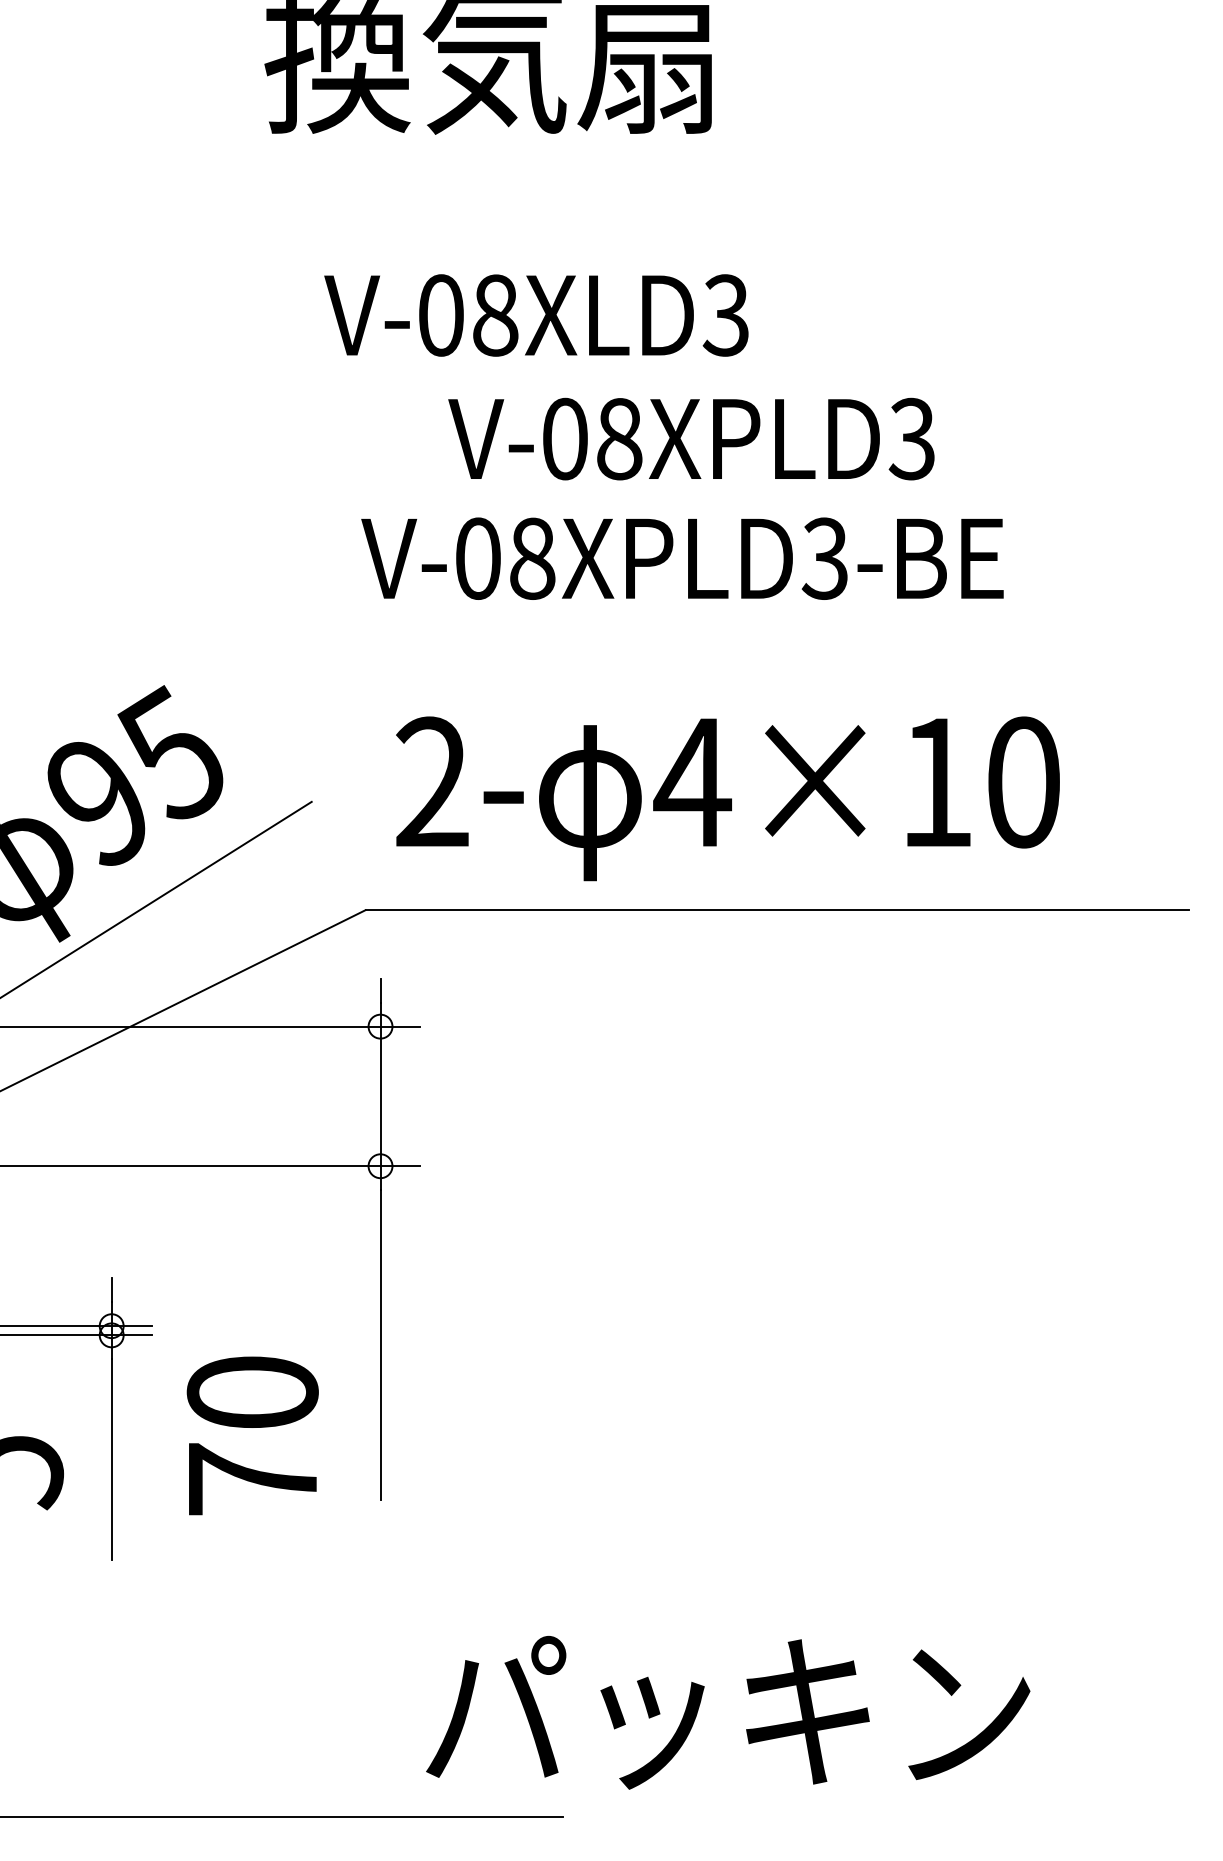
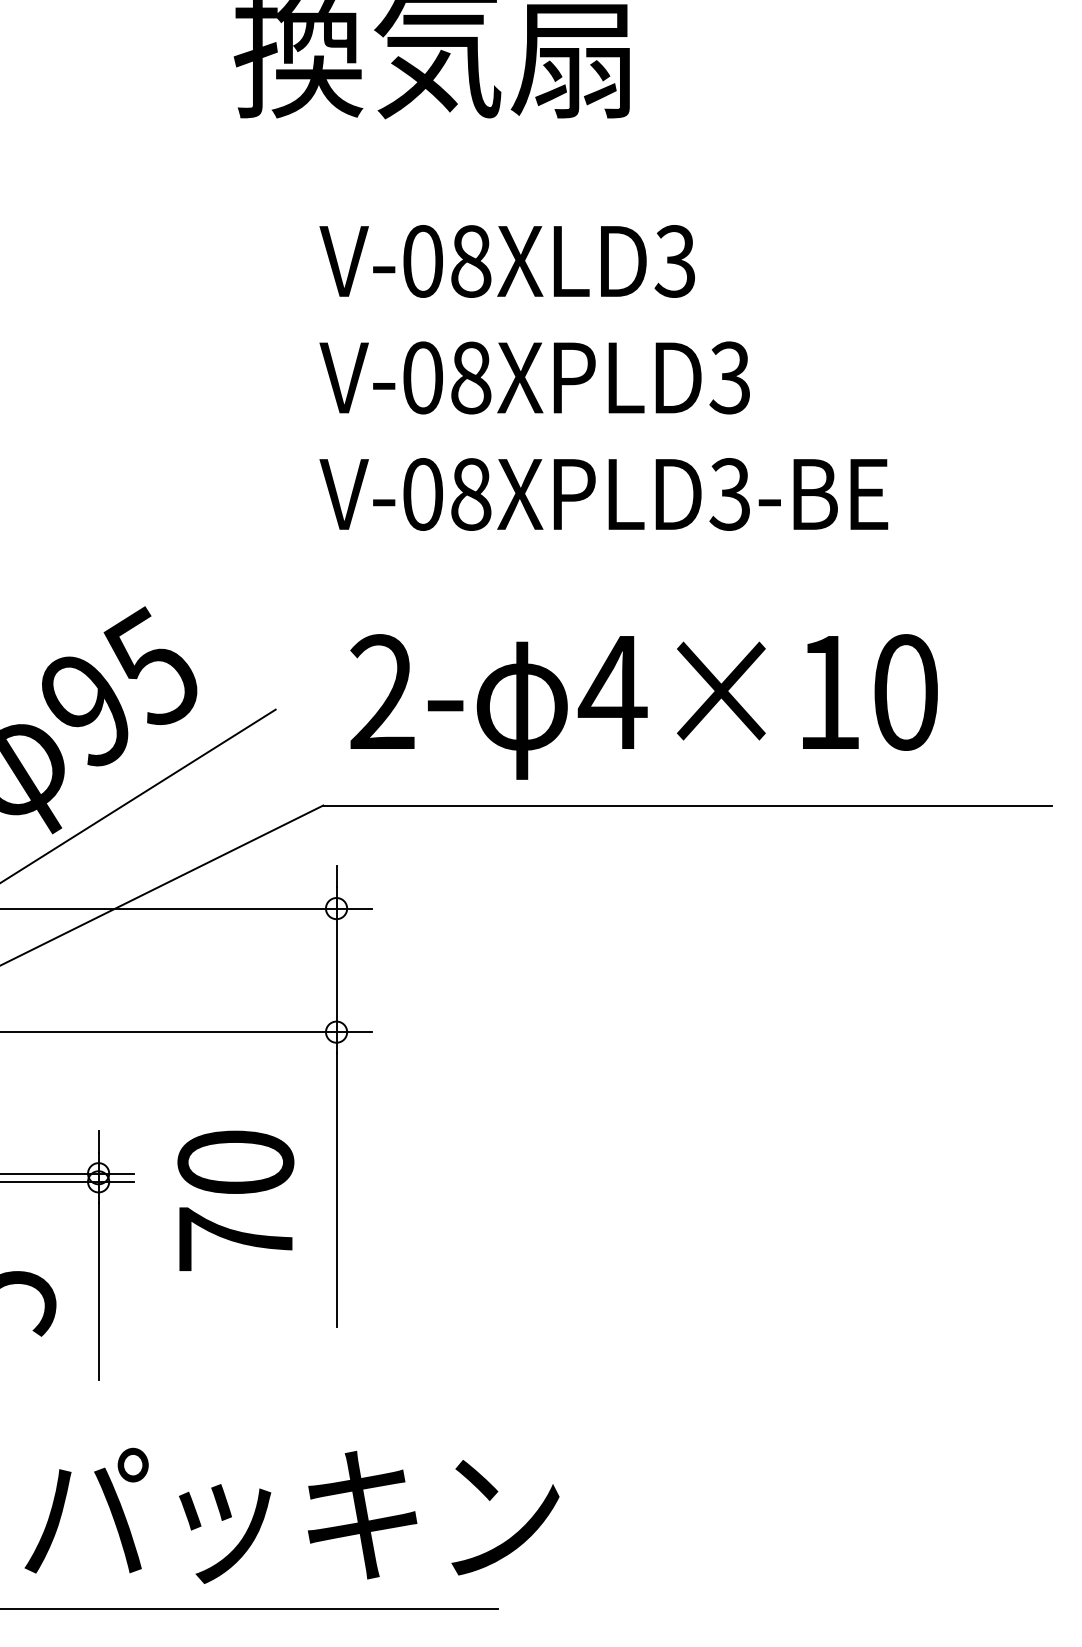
text: (536, 315) -> (507, 261), moved
text: (691, 438) -> (534, 377), moved
text: (252, 1435) -> (235, 1200), moved
text: (728, 1712) -> (292, 1515), moved

